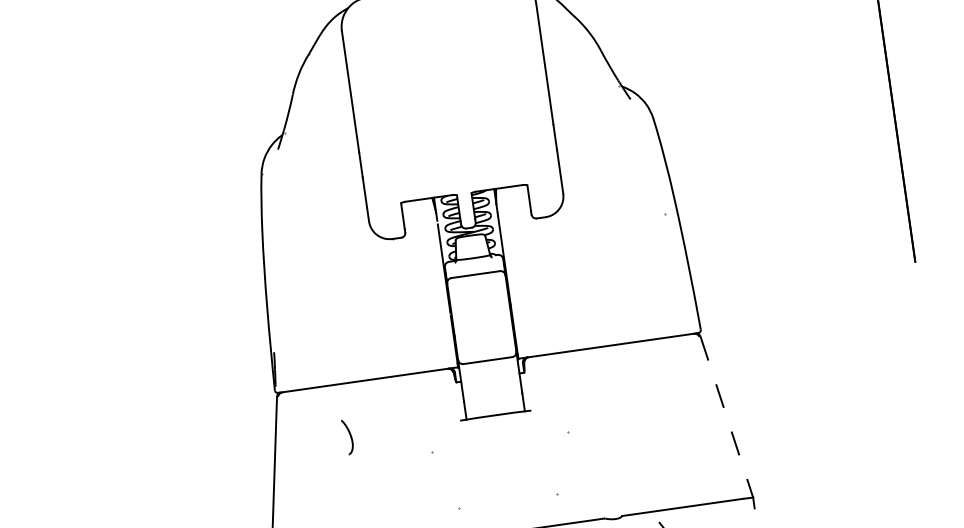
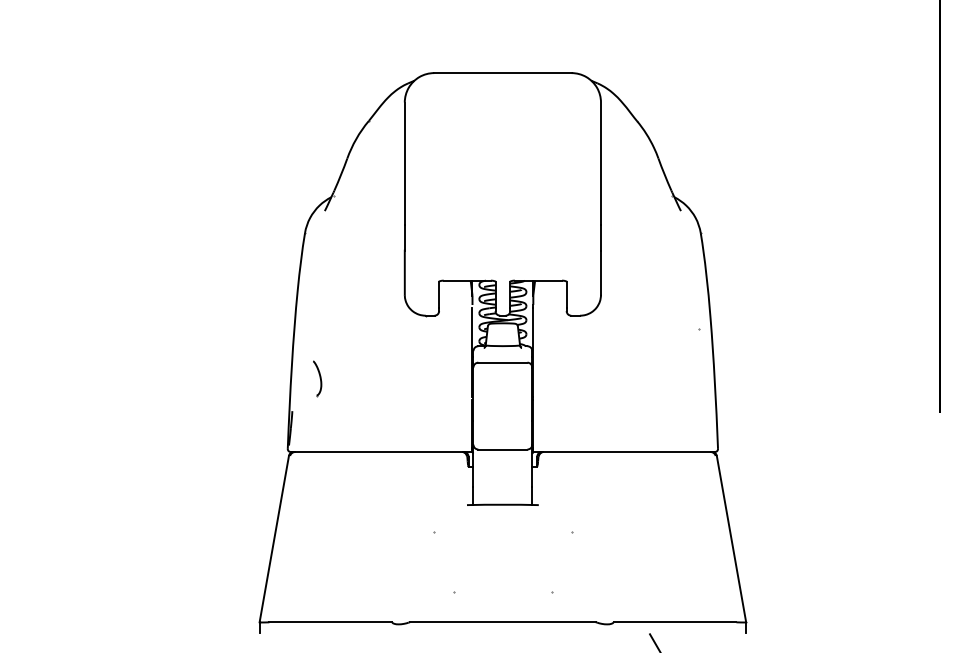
line: (726, 417) -> (731, 539), dashed -> solid
part: (347, 437) -> (317, 378), moved

